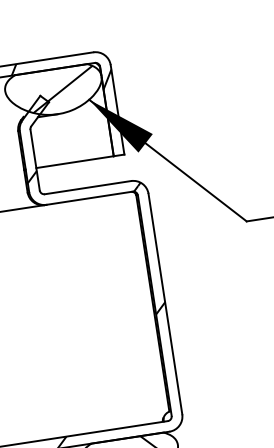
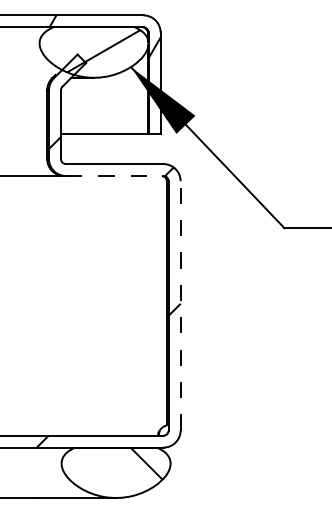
line: (89, 198) -> (114, 176), solid -> dashed
line: (165, 303) -> (180, 305), solid -> dashed

